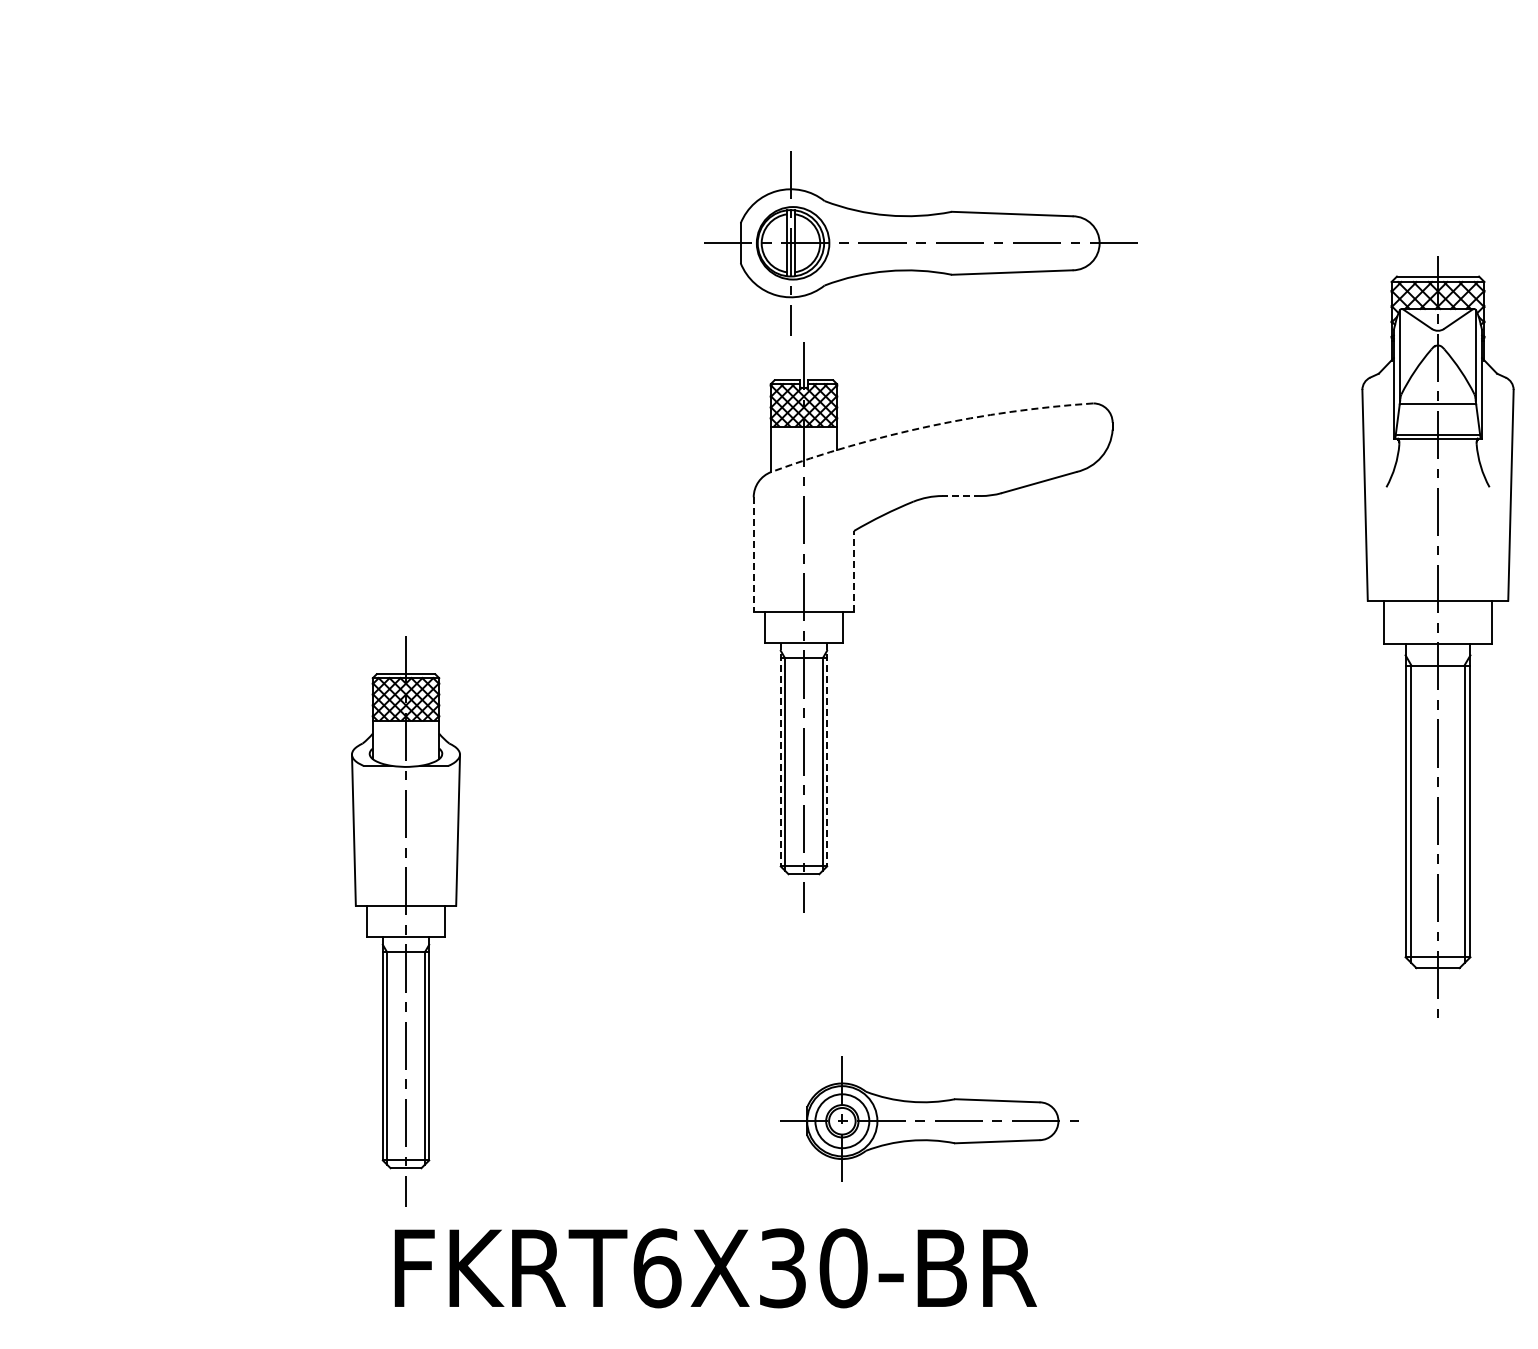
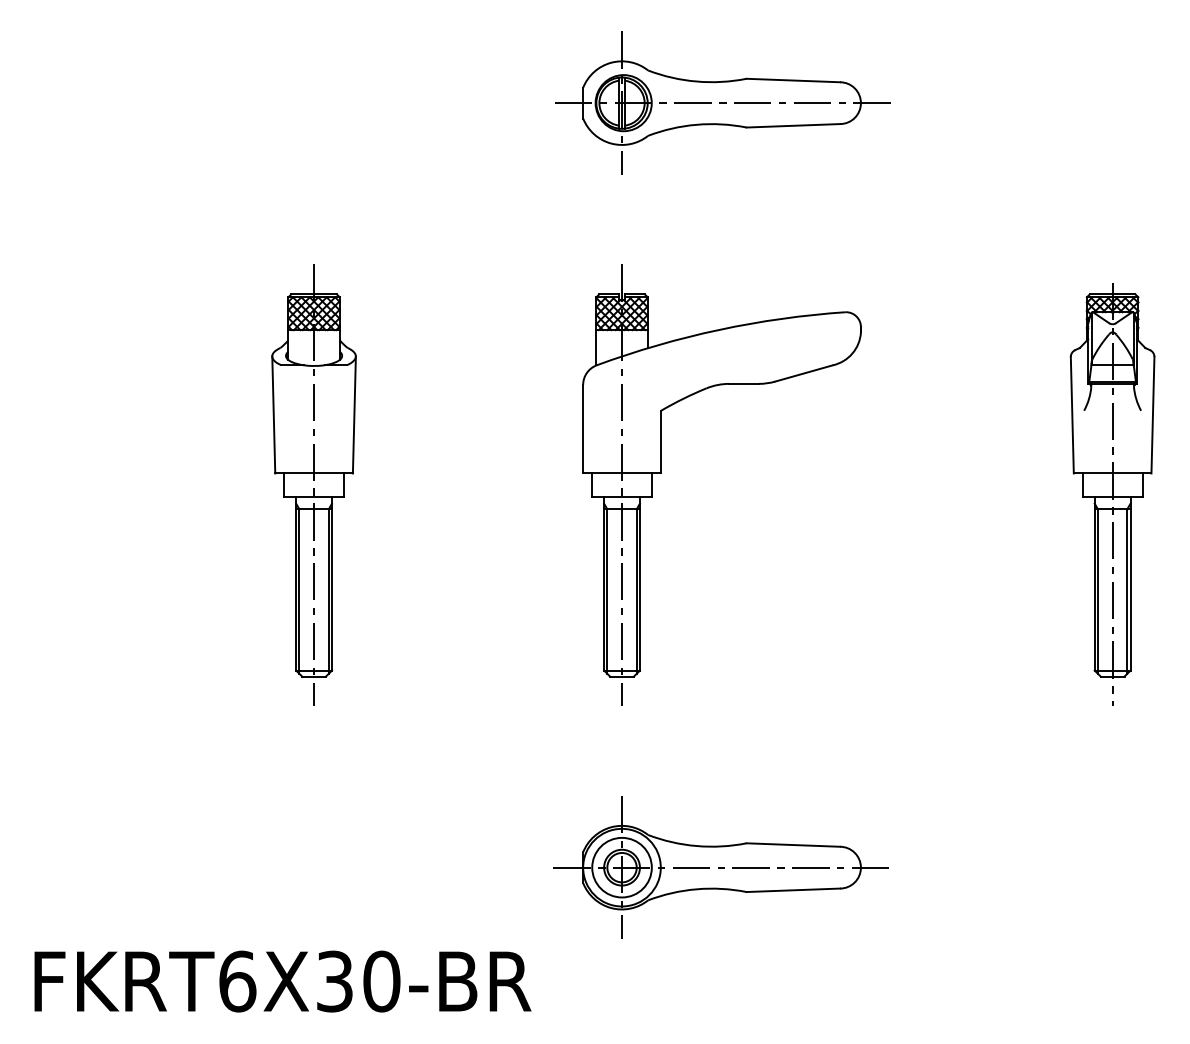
part: (920, 243) -> (722, 103), moved
arc: (929, 426) -> (719, 330), dashed -> solid
line: (961, 496) -> (743, 384), dashed -> solid
line: (753, 555) -> (583, 429), dashed -> solid
line: (854, 570) -> (661, 441), dashed -> solid
part: (1437, 639) -> (1112, 494), size x0.71
line: (780, 754) -> (603, 583), dashed -> solid
line: (827, 754) -> (640, 583), dashed -> solid
part: (405, 921) -> (313, 485), moved
part: (931, 1121) -> (720, 867), size x1.43
text: (715, 1268) -> (282, 981), moved

